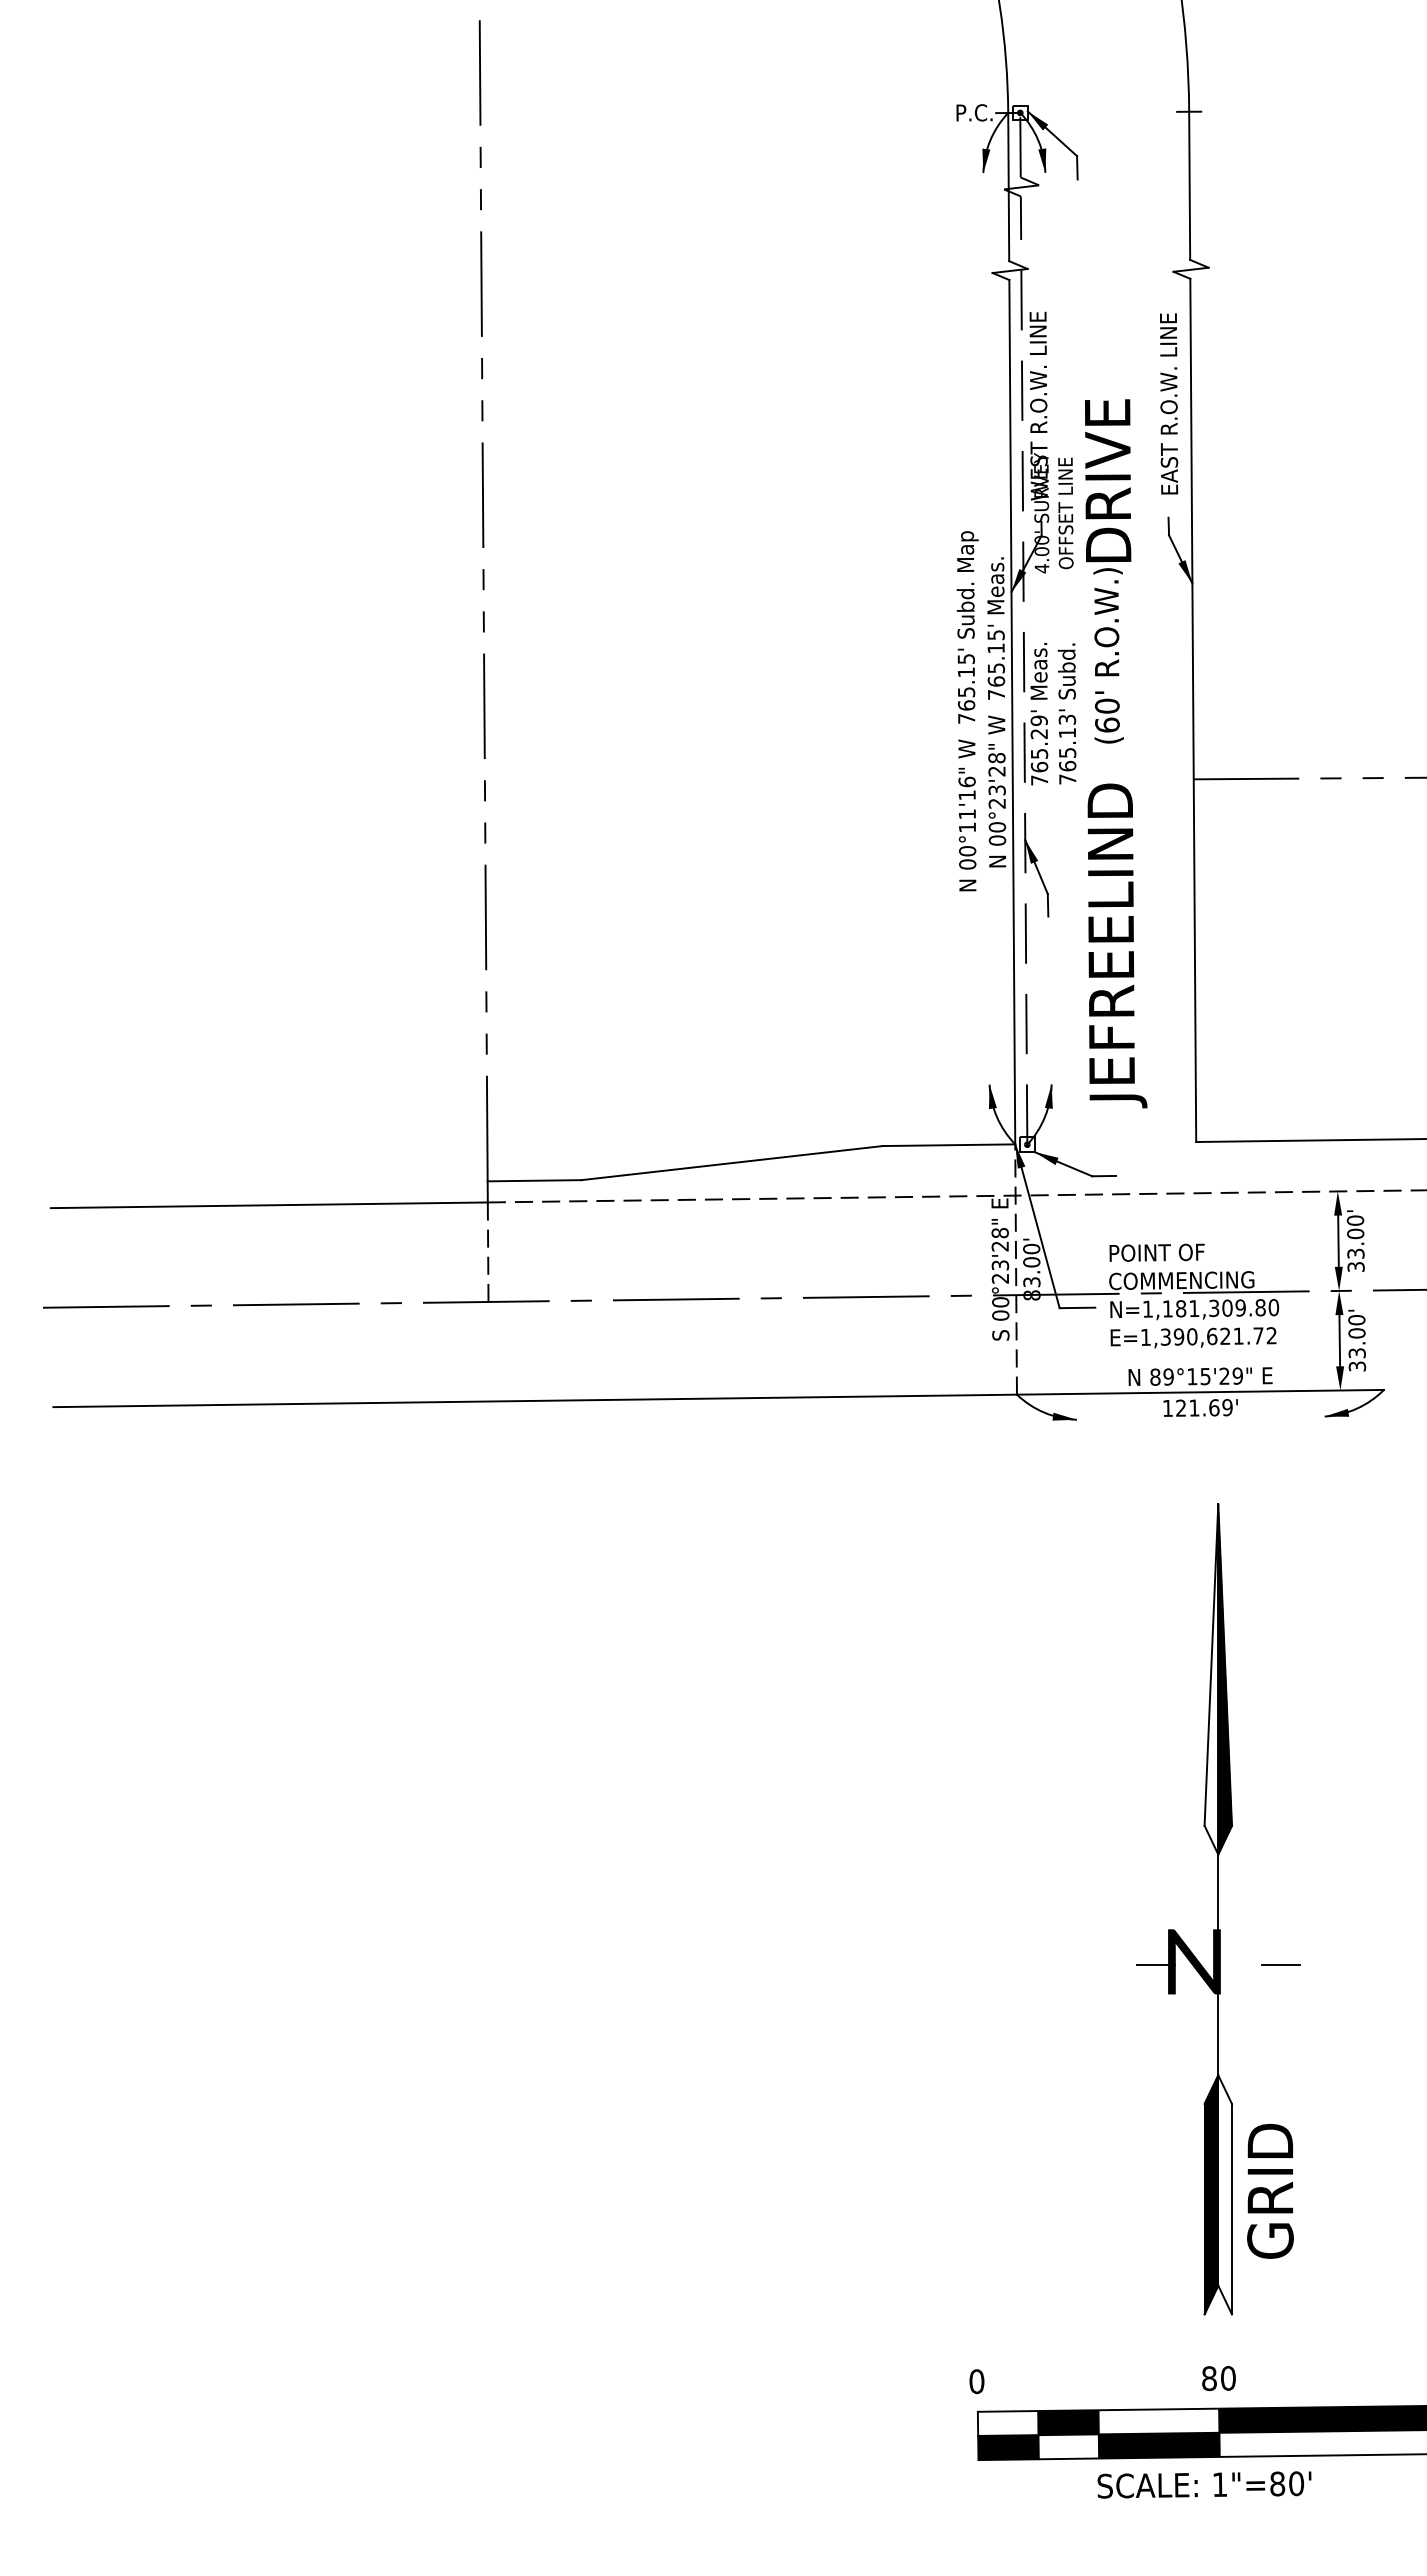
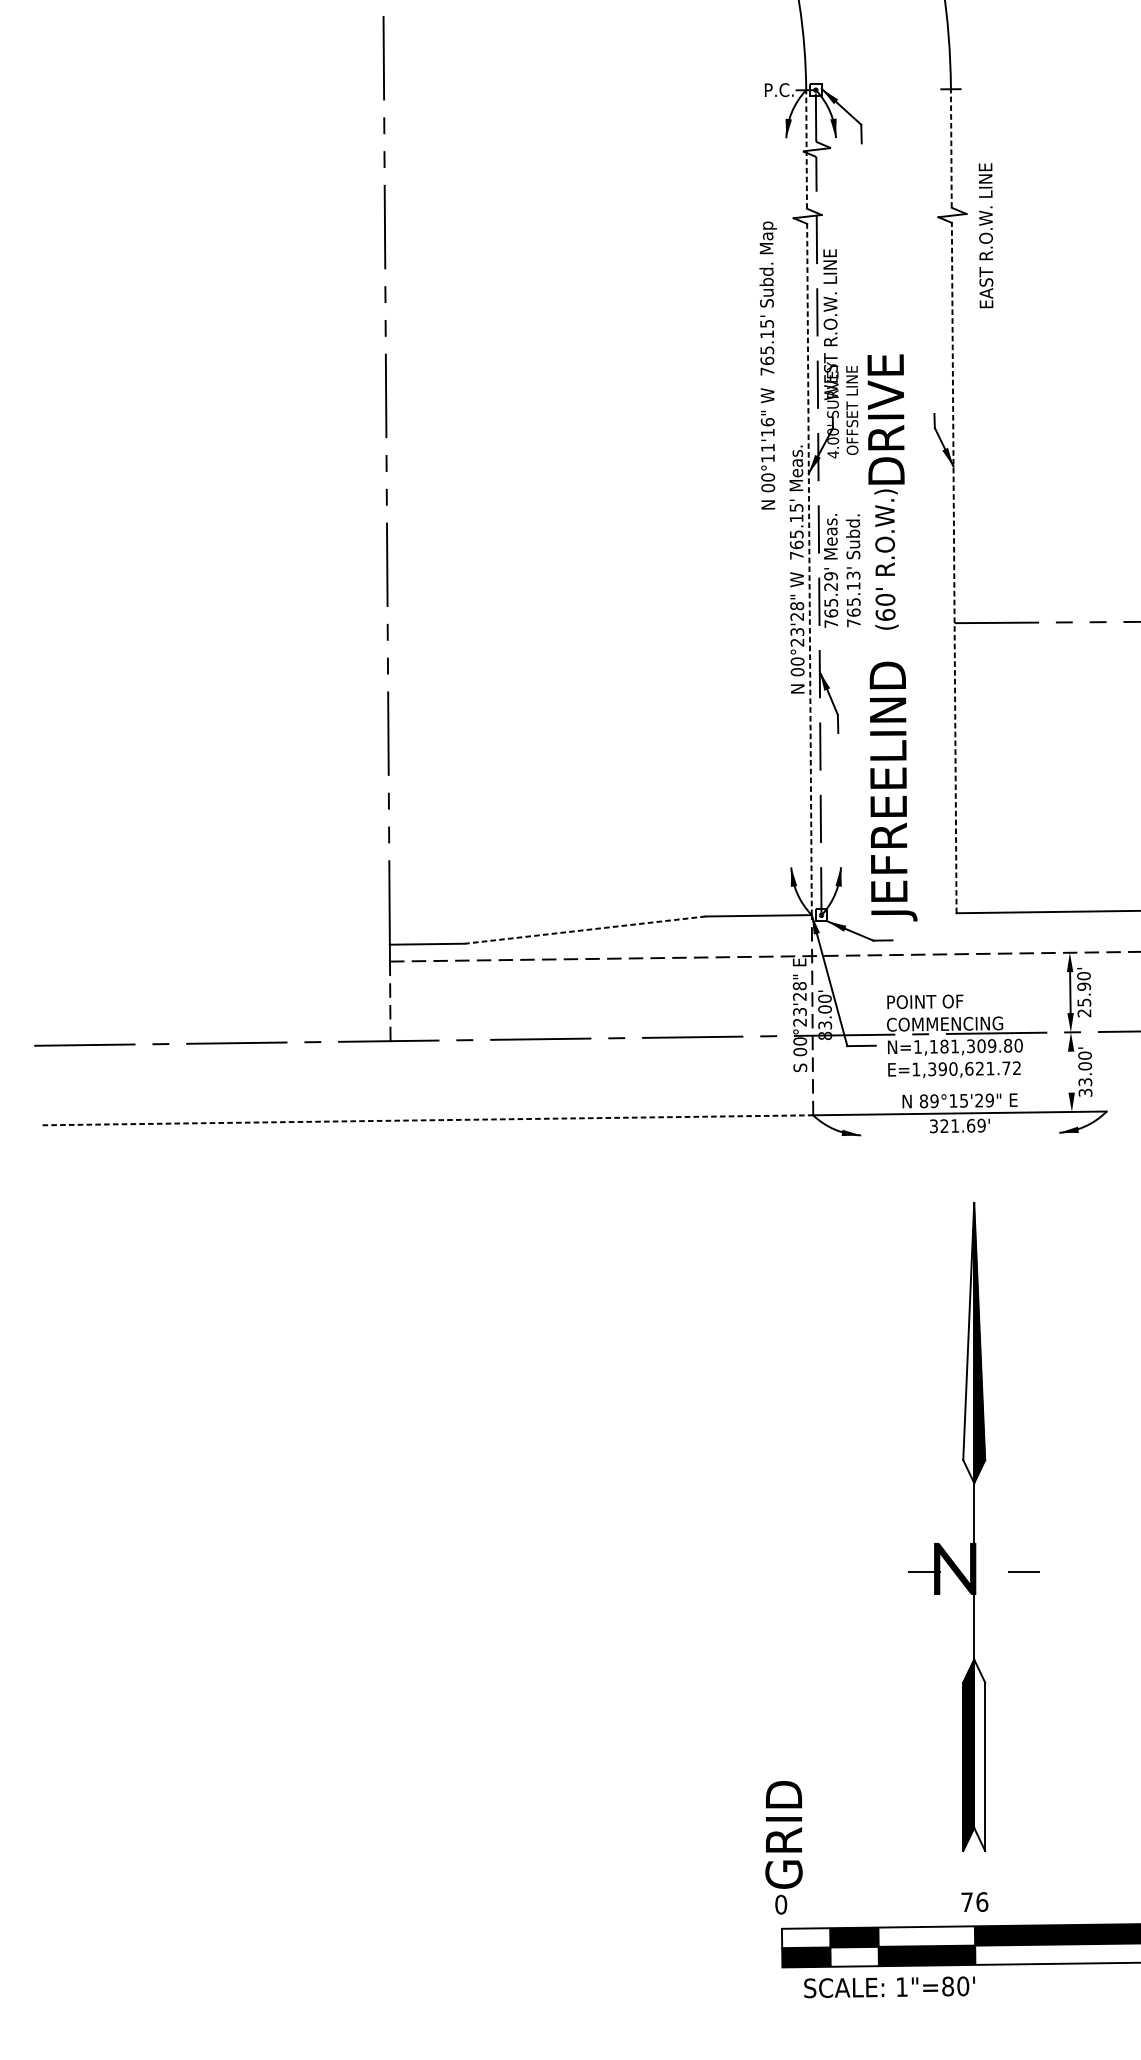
line: (1189, 185) -> (951, 148), solid -> dashed
line: (1008, 186) -> (806, 149), solid -> dashed
text: (1169, 403) -> (986, 235), moved
line: (1193, 710) -> (954, 568), solid -> dashed
text: (967, 711) -> (768, 365), moved
line: (1012, 711) -> (809, 568), solid -> dashed
text: (1116, 753) -> (892, 637), moved
line: (732, 1163) -> (585, 930), solid -> dashed
line: (268, 1205) -> (214, 964), removed
text: (1355, 1250) -> (1083, 1000), 33.00' -> 25.90'
line: (1339, 1340) -> (1071, 1071), removed
line: (535, 1400) -> (428, 1119), solid -> dashed
text: (1167, 1408) -> (933, 1126), 121.69' -> 321.69'
text: (1270, 2191) -> (784, 1834), moved
text: (1218, 2378) -> (974, 1902), 80 -> 76
text: (1204, 2484) -> (889, 1986), moved

